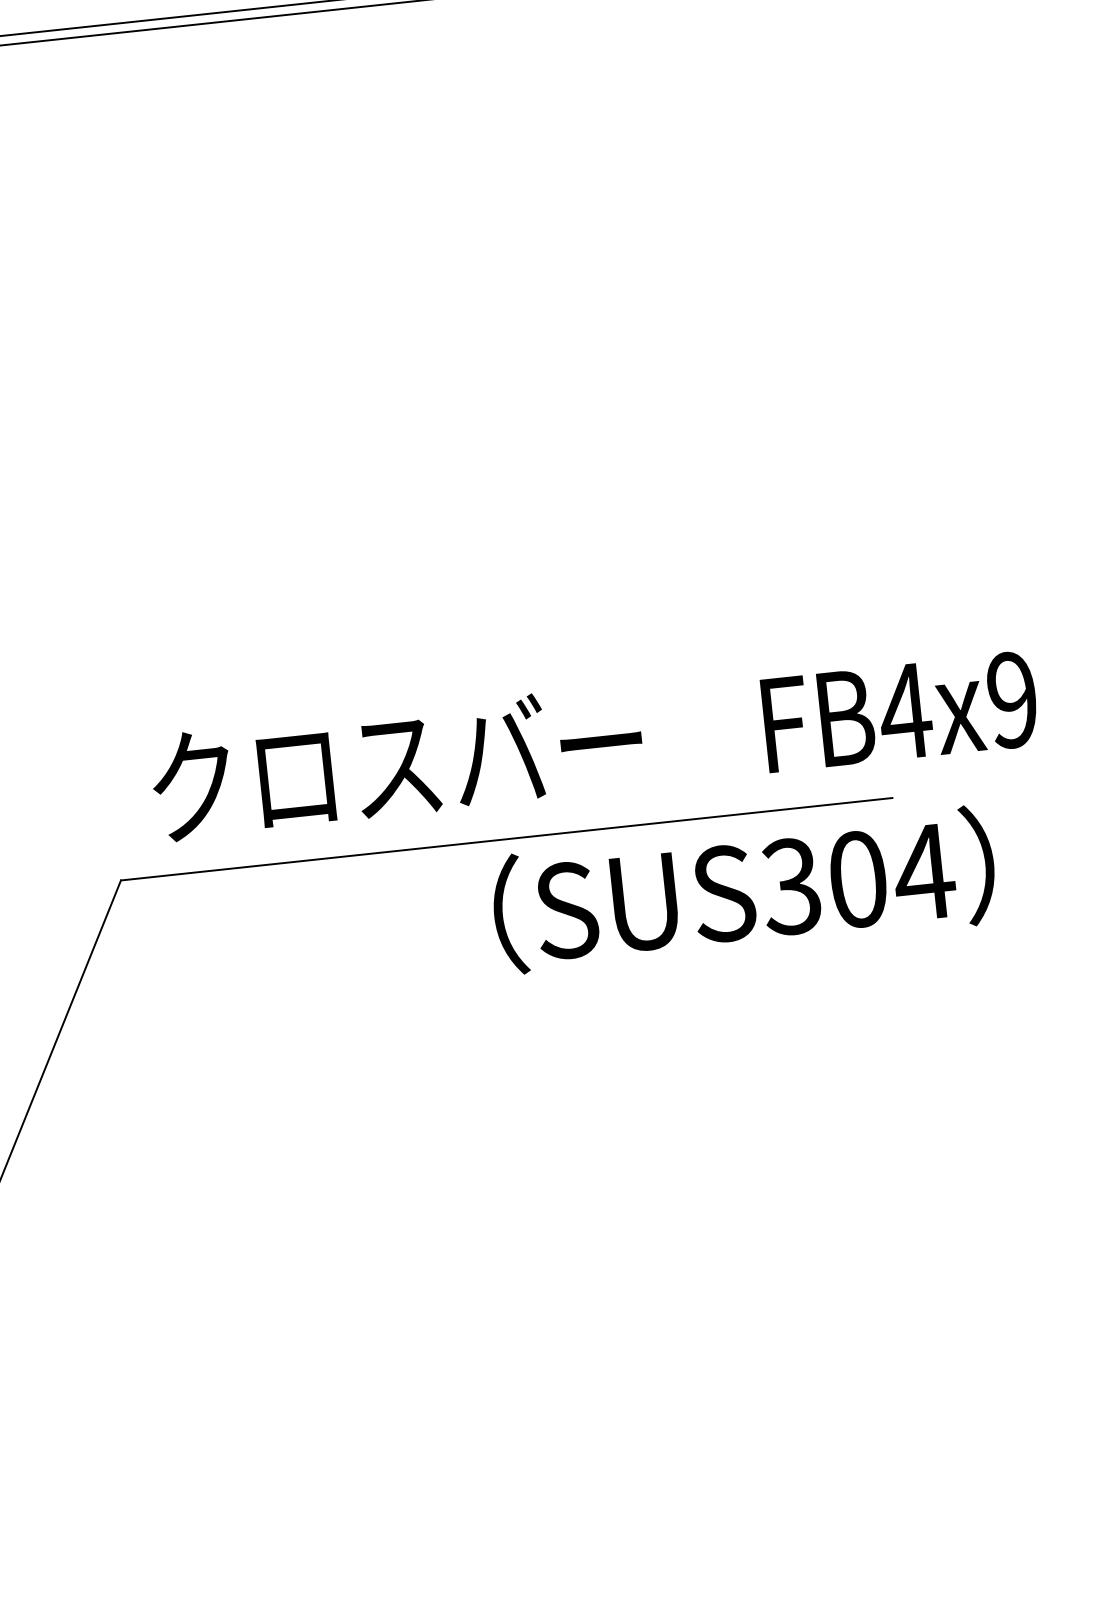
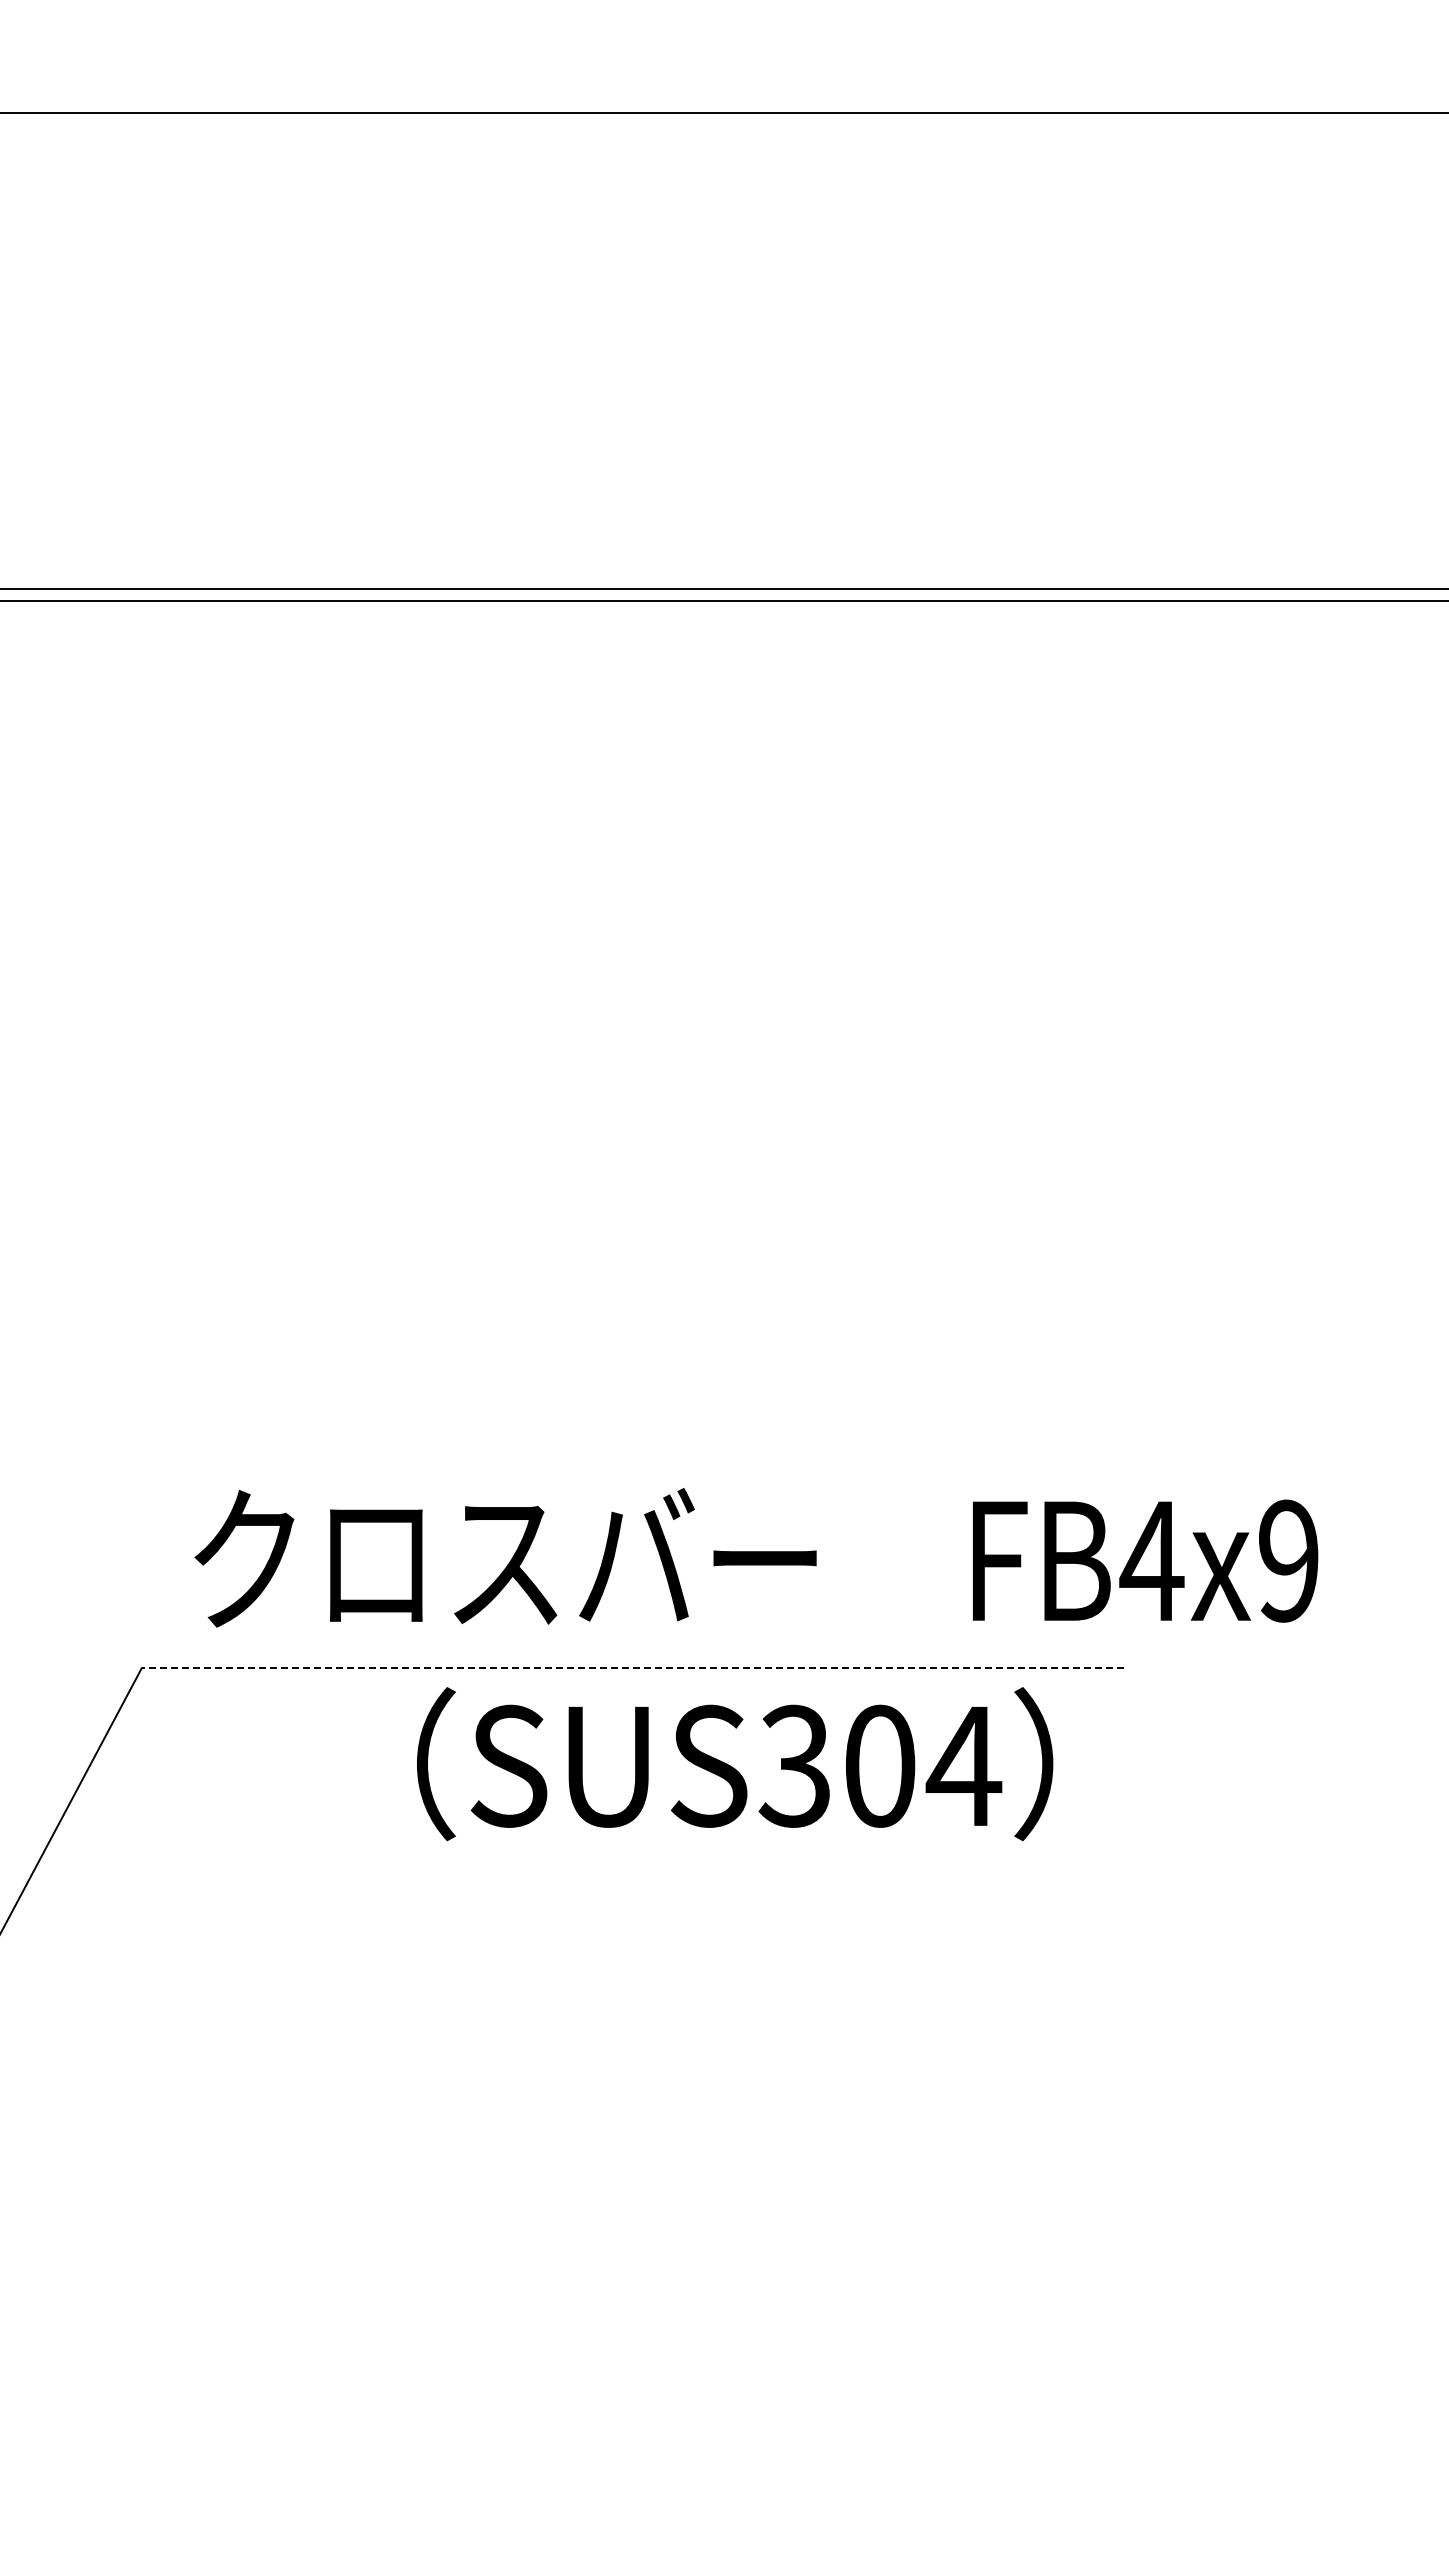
line: (506, 839) -> (632, 1668), solid -> dashed
text: (744, 890) -> (735, 1764), moved

